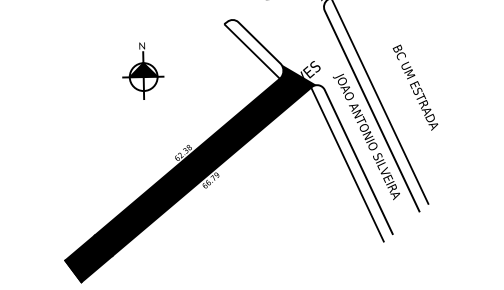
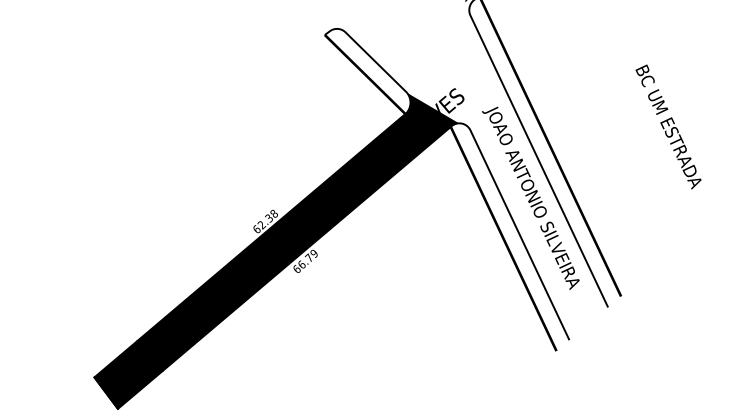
part: (143, 70) -> (207, 102), removed
text: (415, 87) -> (668, 126), moved

